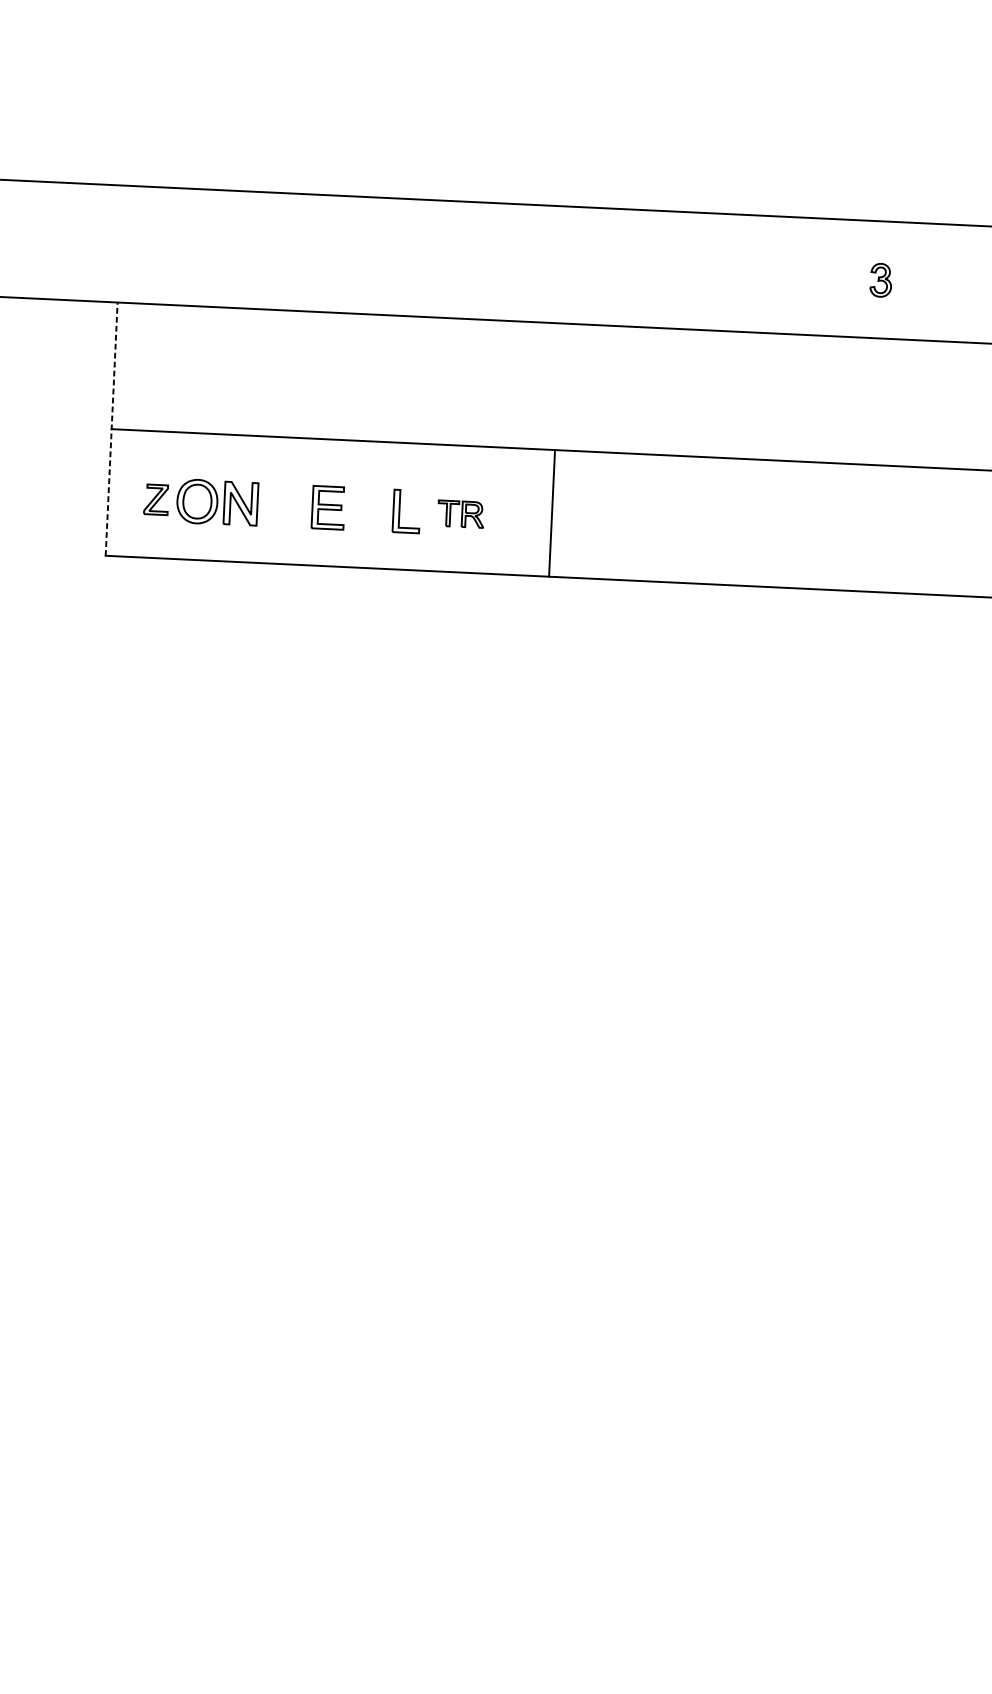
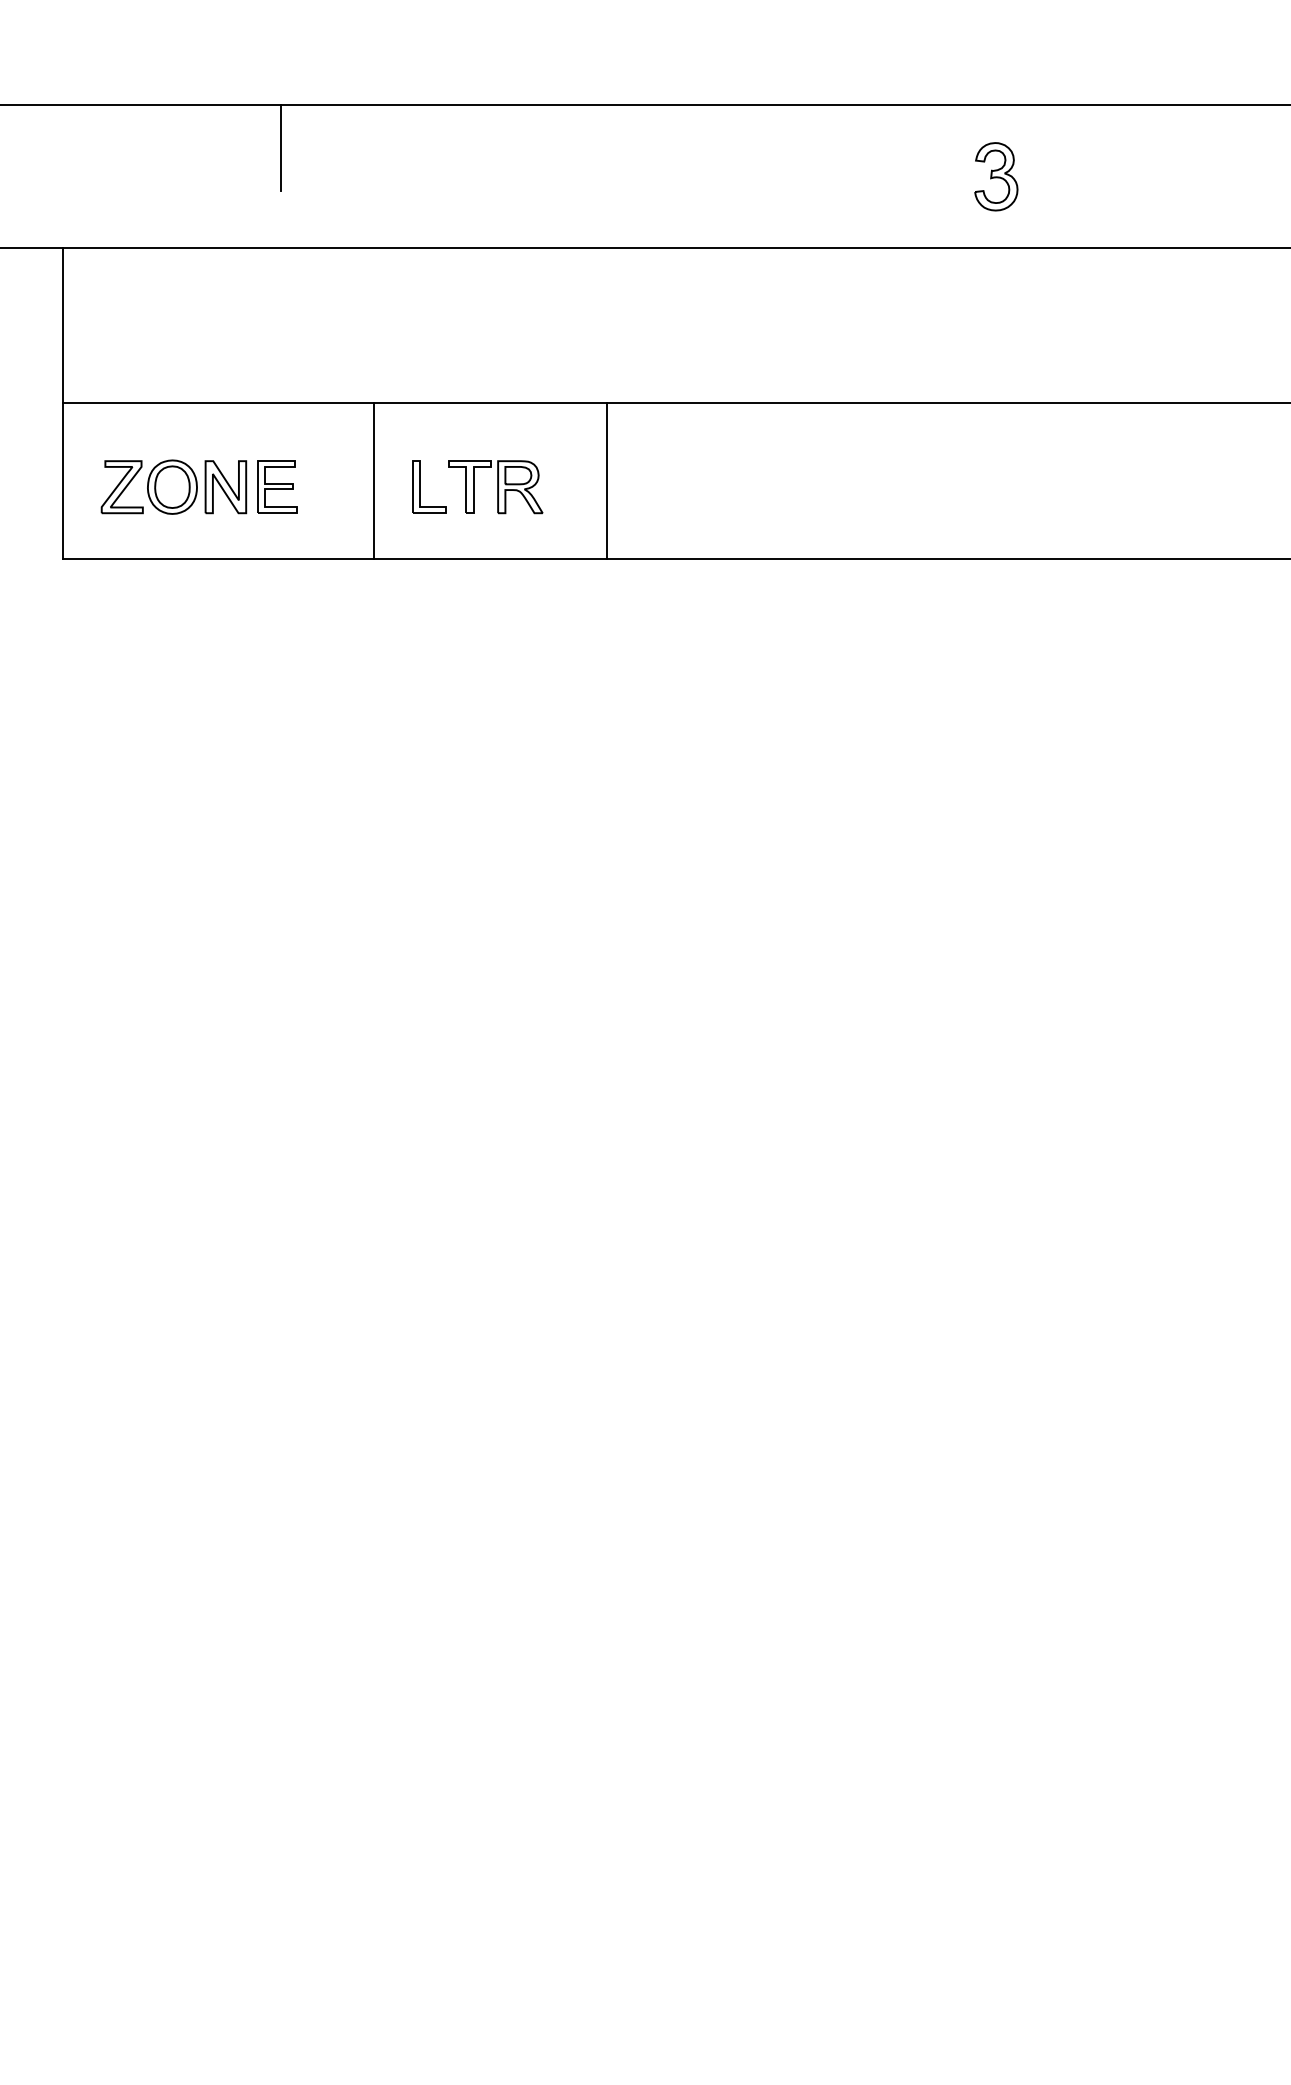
line: (299, 228) -> (281, 147), added
part: (881, 280) -> (996, 176), size x1.67
line: (111, 428) -> (63, 402), dashed -> solid
part: (155, 499) -> (121, 487), size x1.43
line: (361, 503) -> (373, 480), added
part: (328, 507) -> (277, 486), moved
part: (460, 514) -> (495, 487), size x1.67

